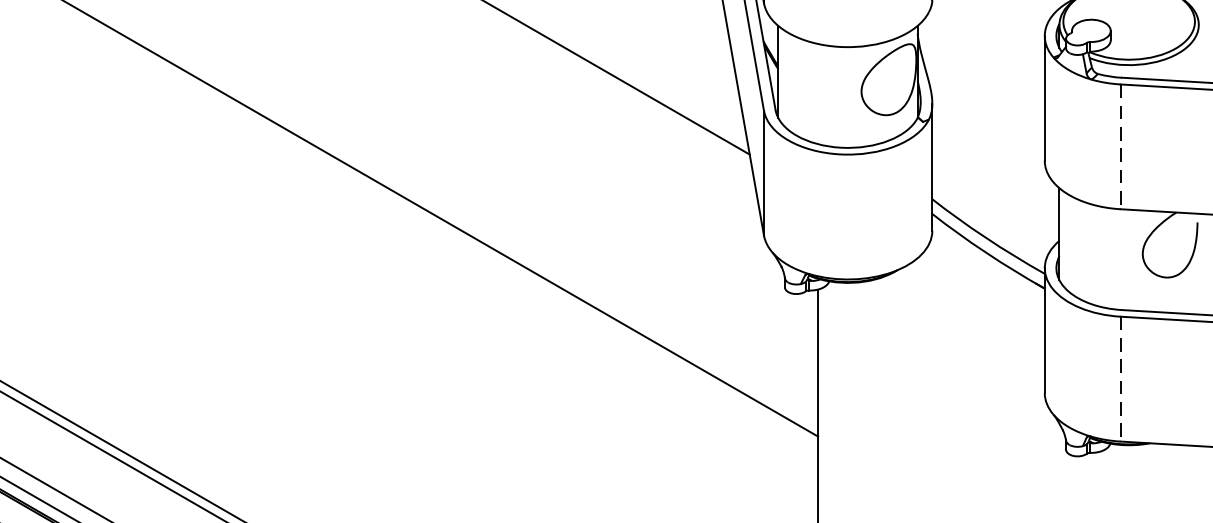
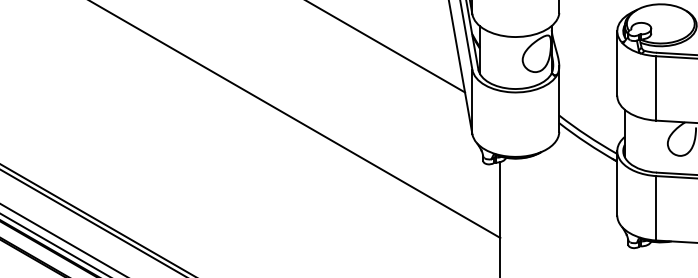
line: (1120, 146) -> (656, 88), dashed -> solid
line: (1120, 379) -> (656, 208), dashed -> solid

